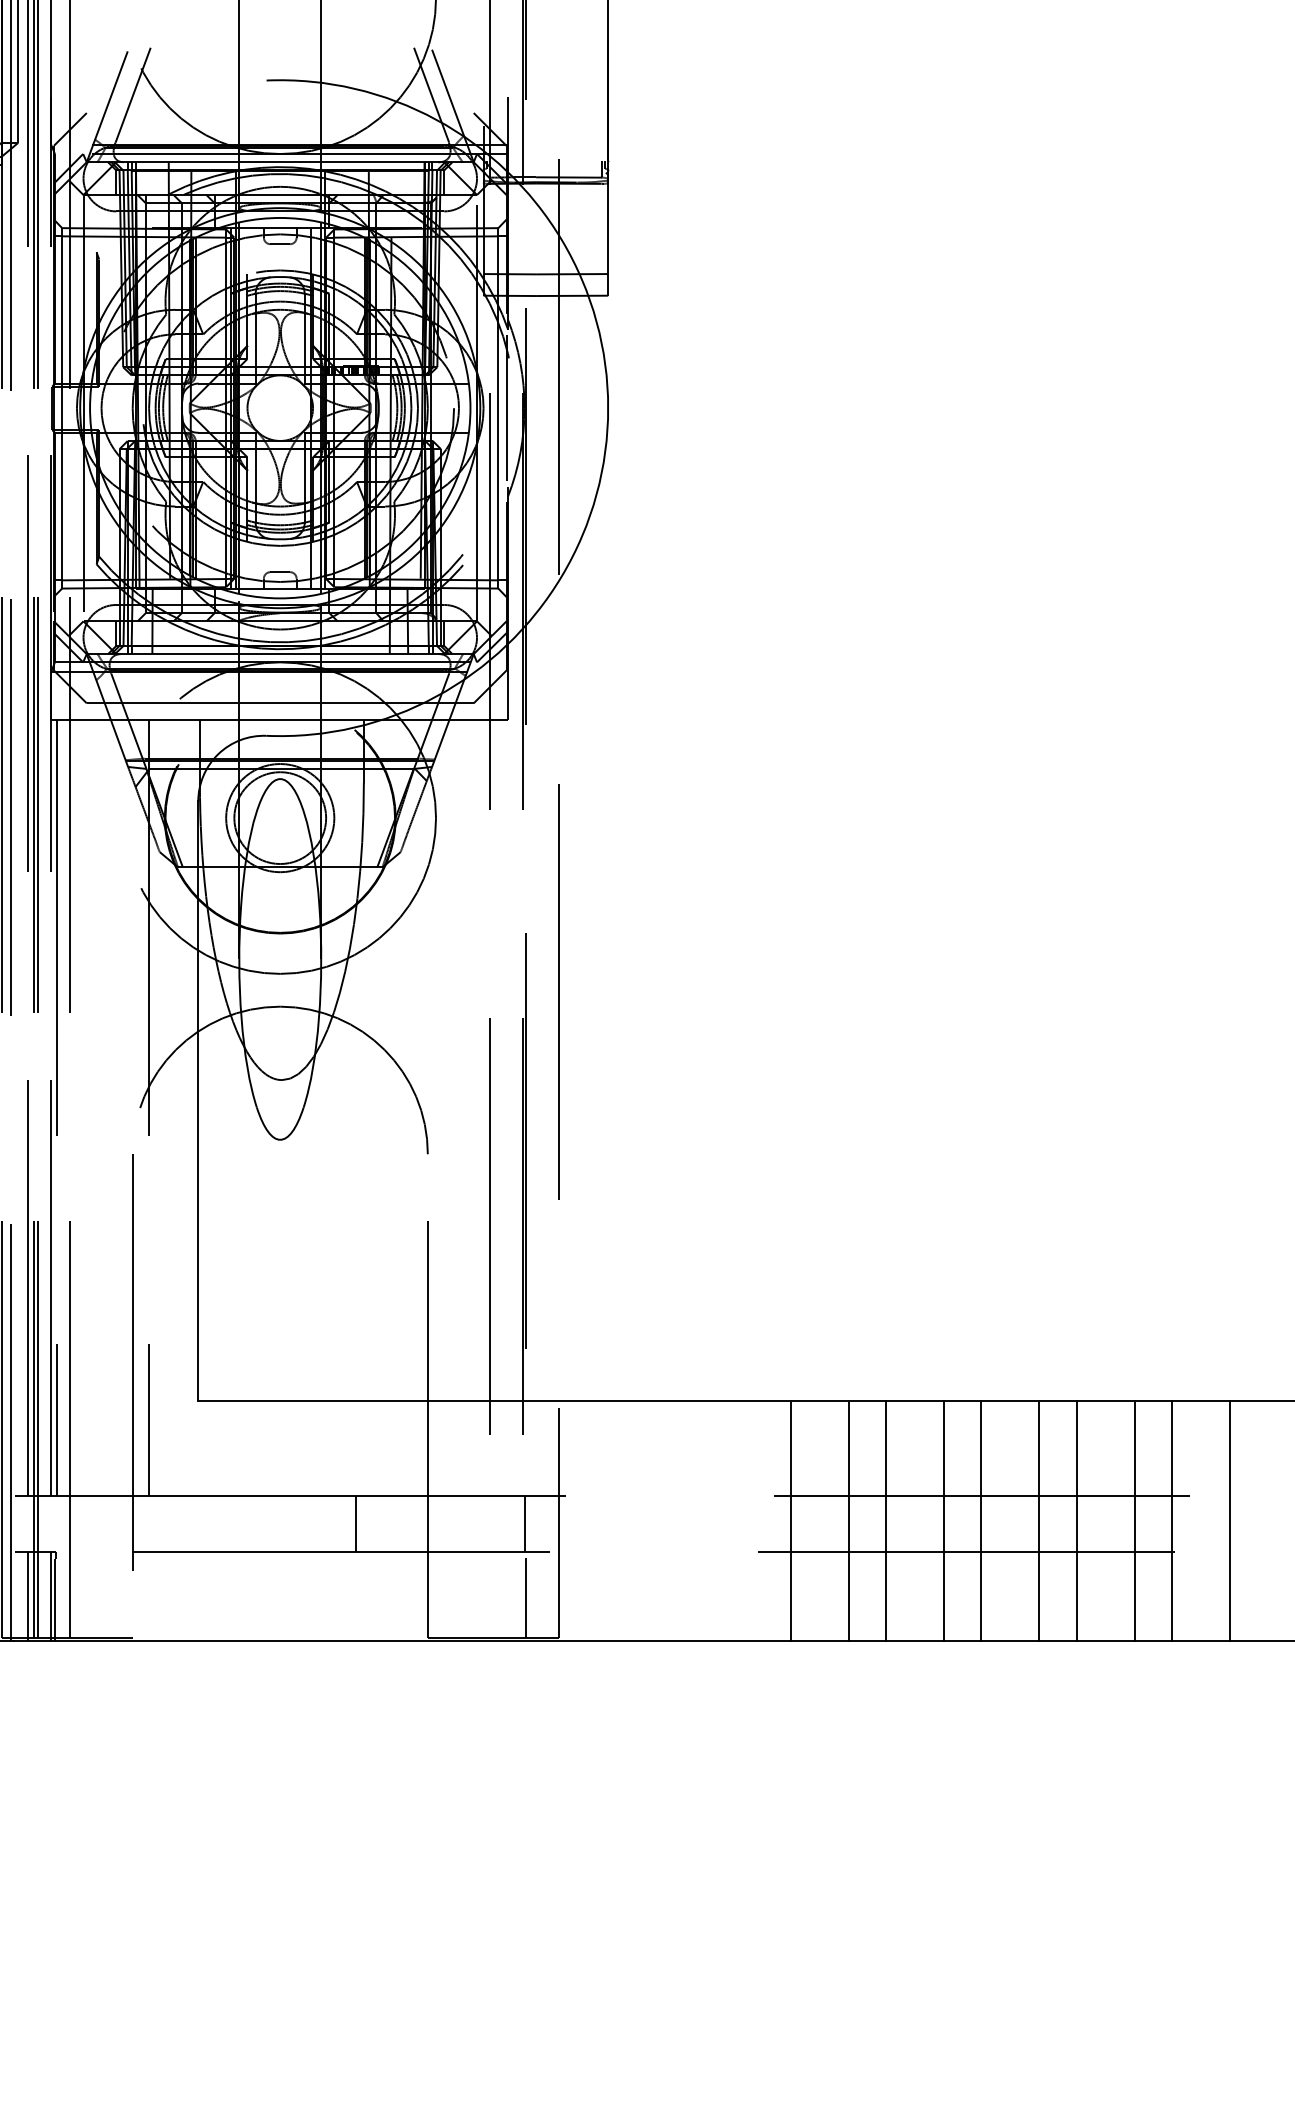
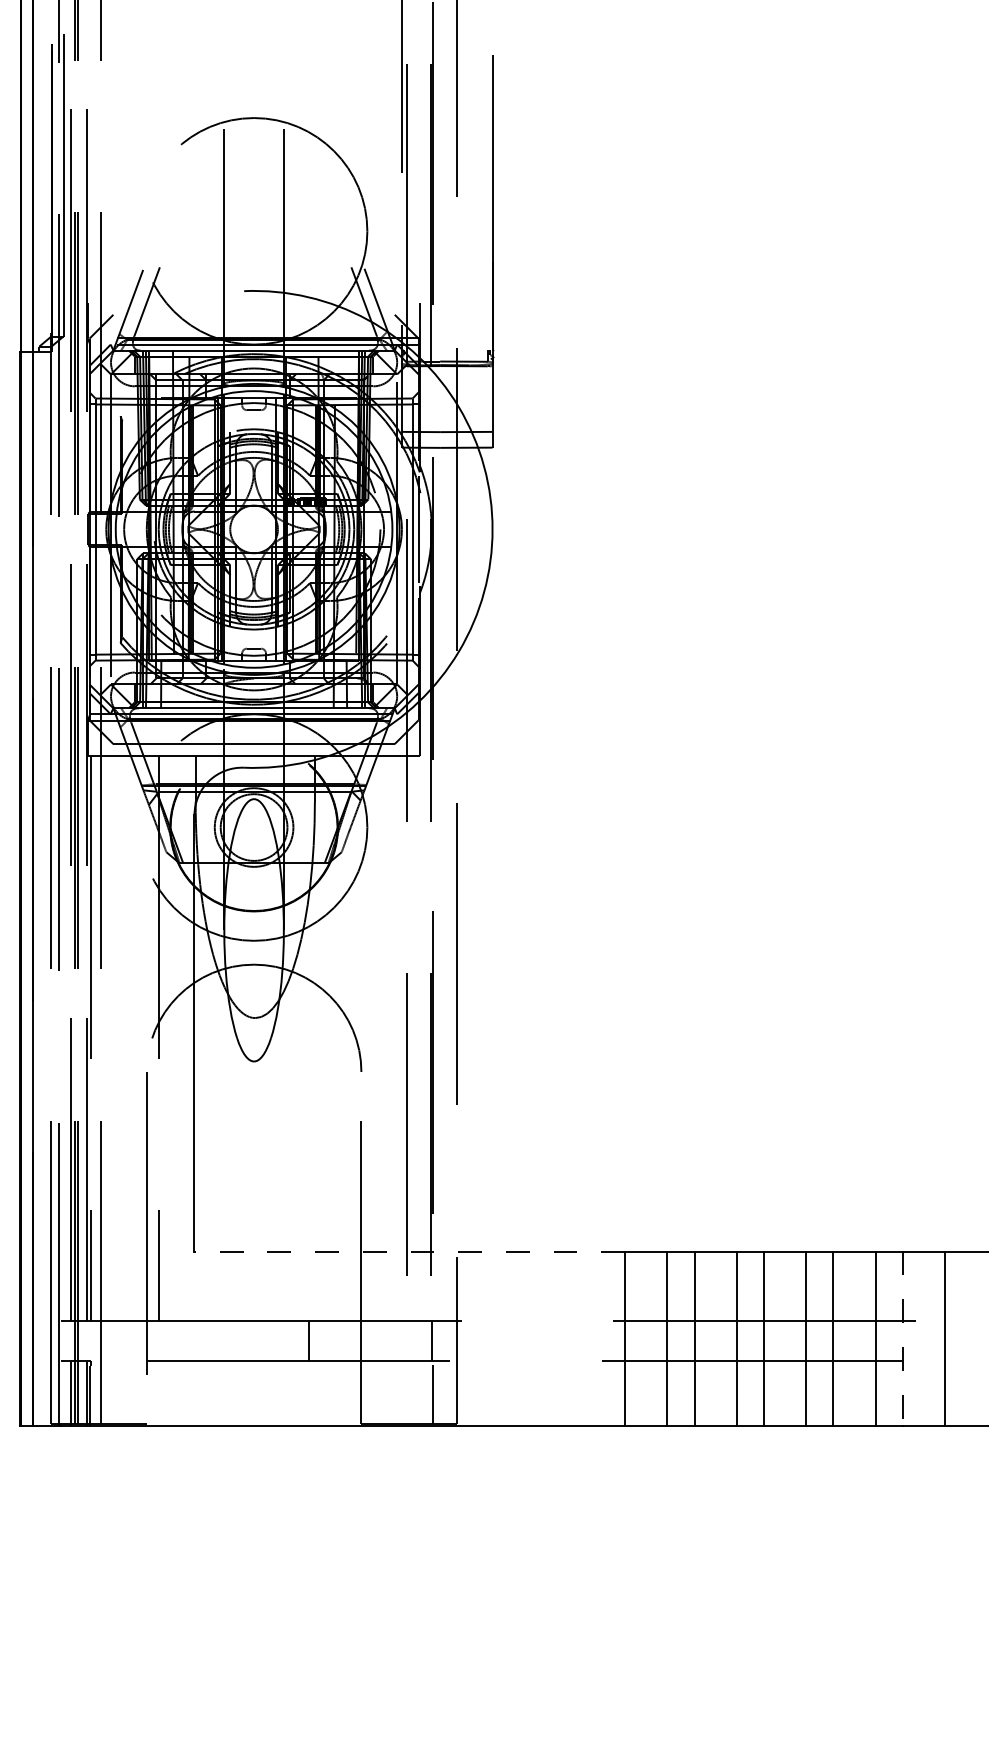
line: (493, 1401) -> (409, 1251), solid -> dashed
line: (1171, 1522) -> (902, 1339), solid -> dashed

